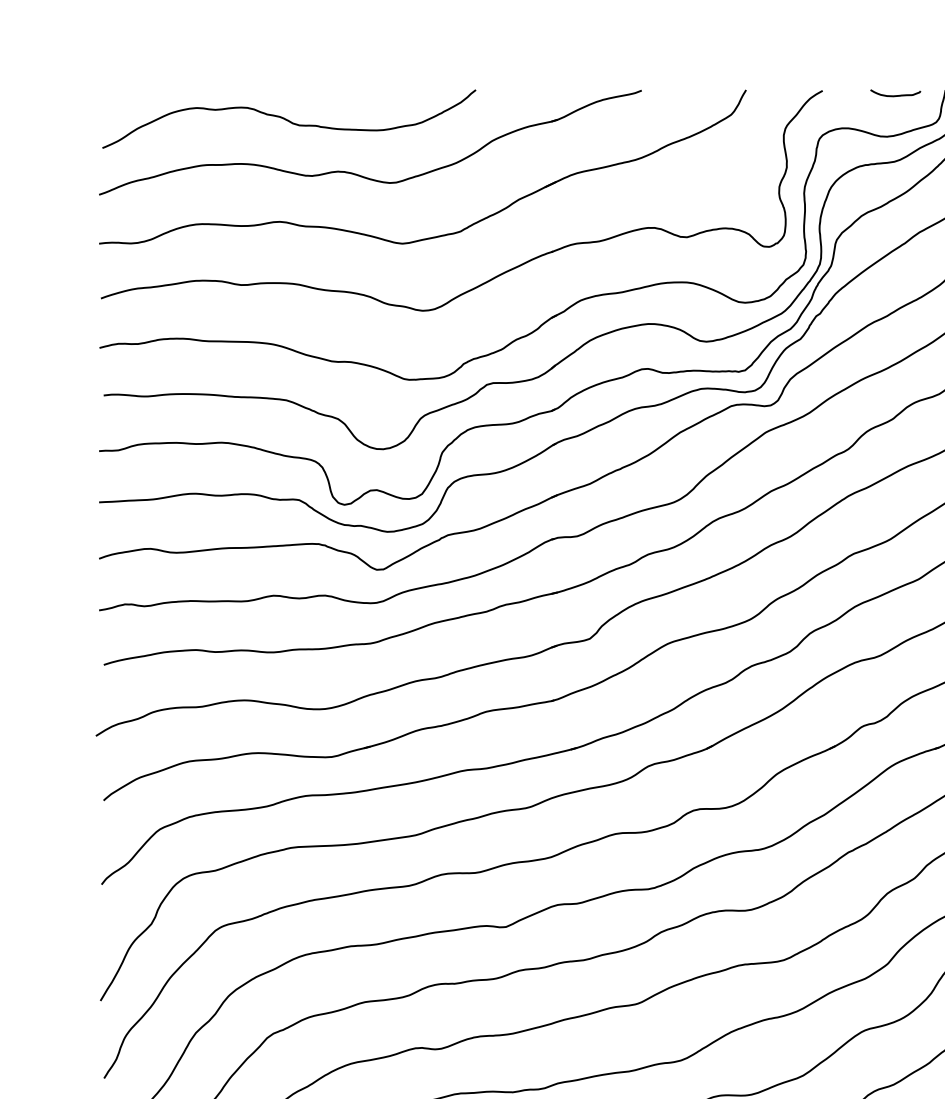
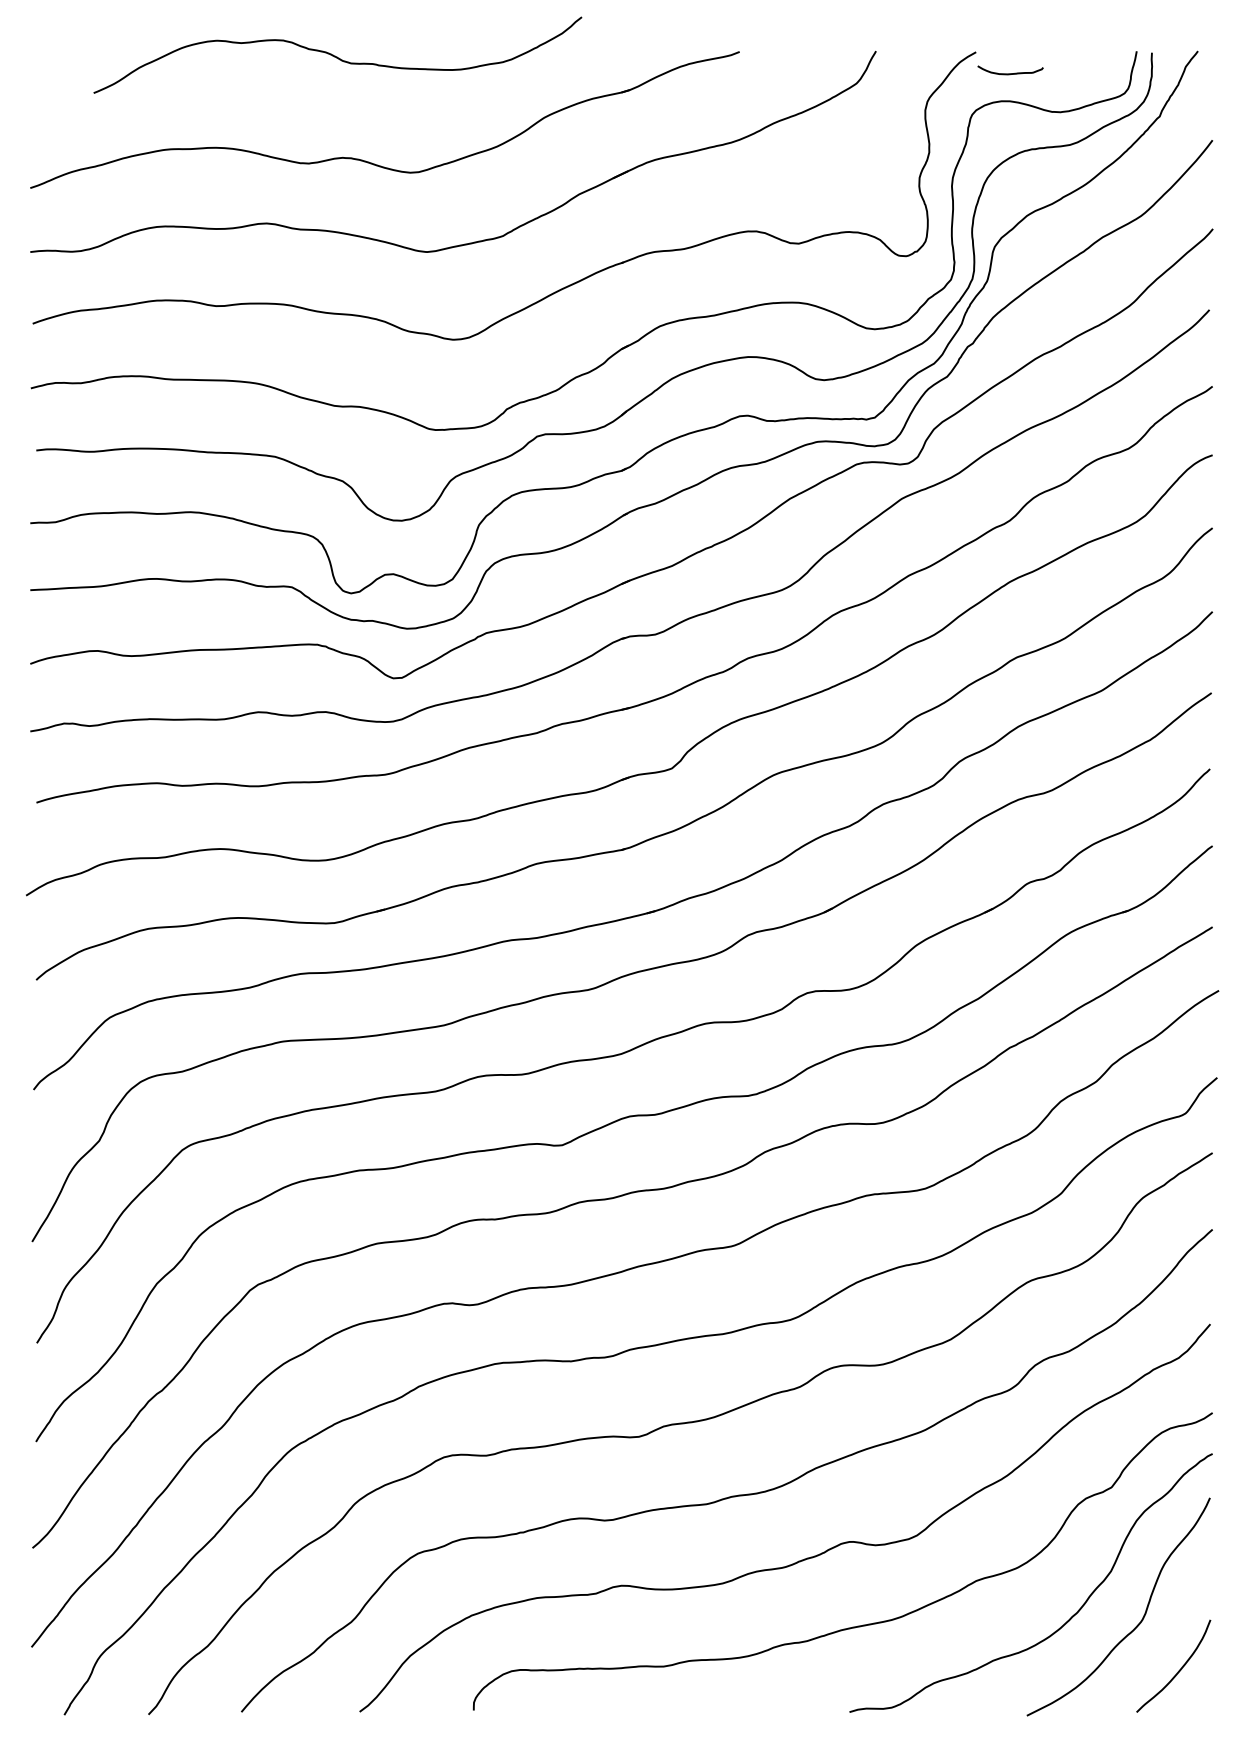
curve: (895, 95) -> (1010, 73), moved
curve: (288, 120) -> (337, 56), moved

